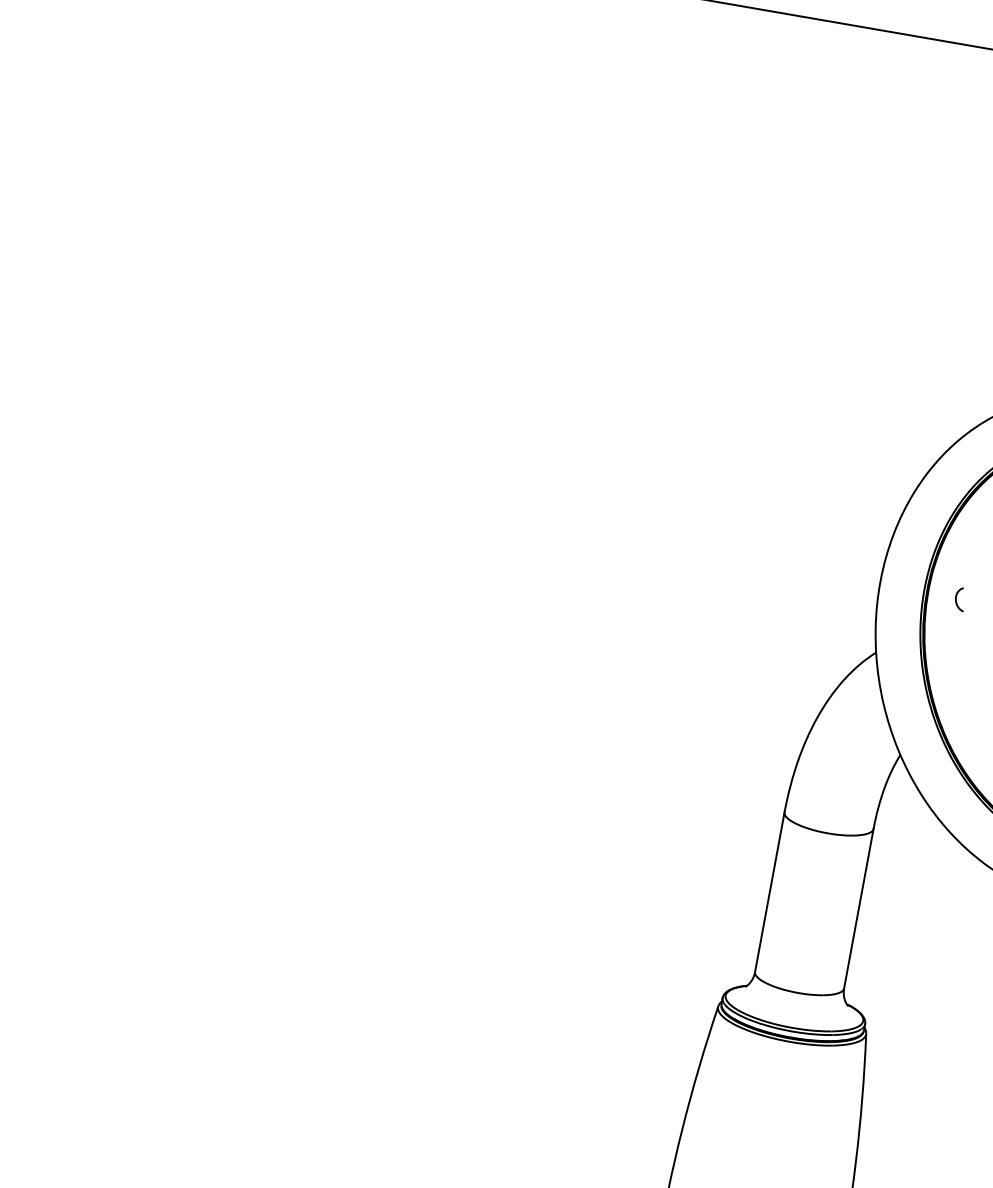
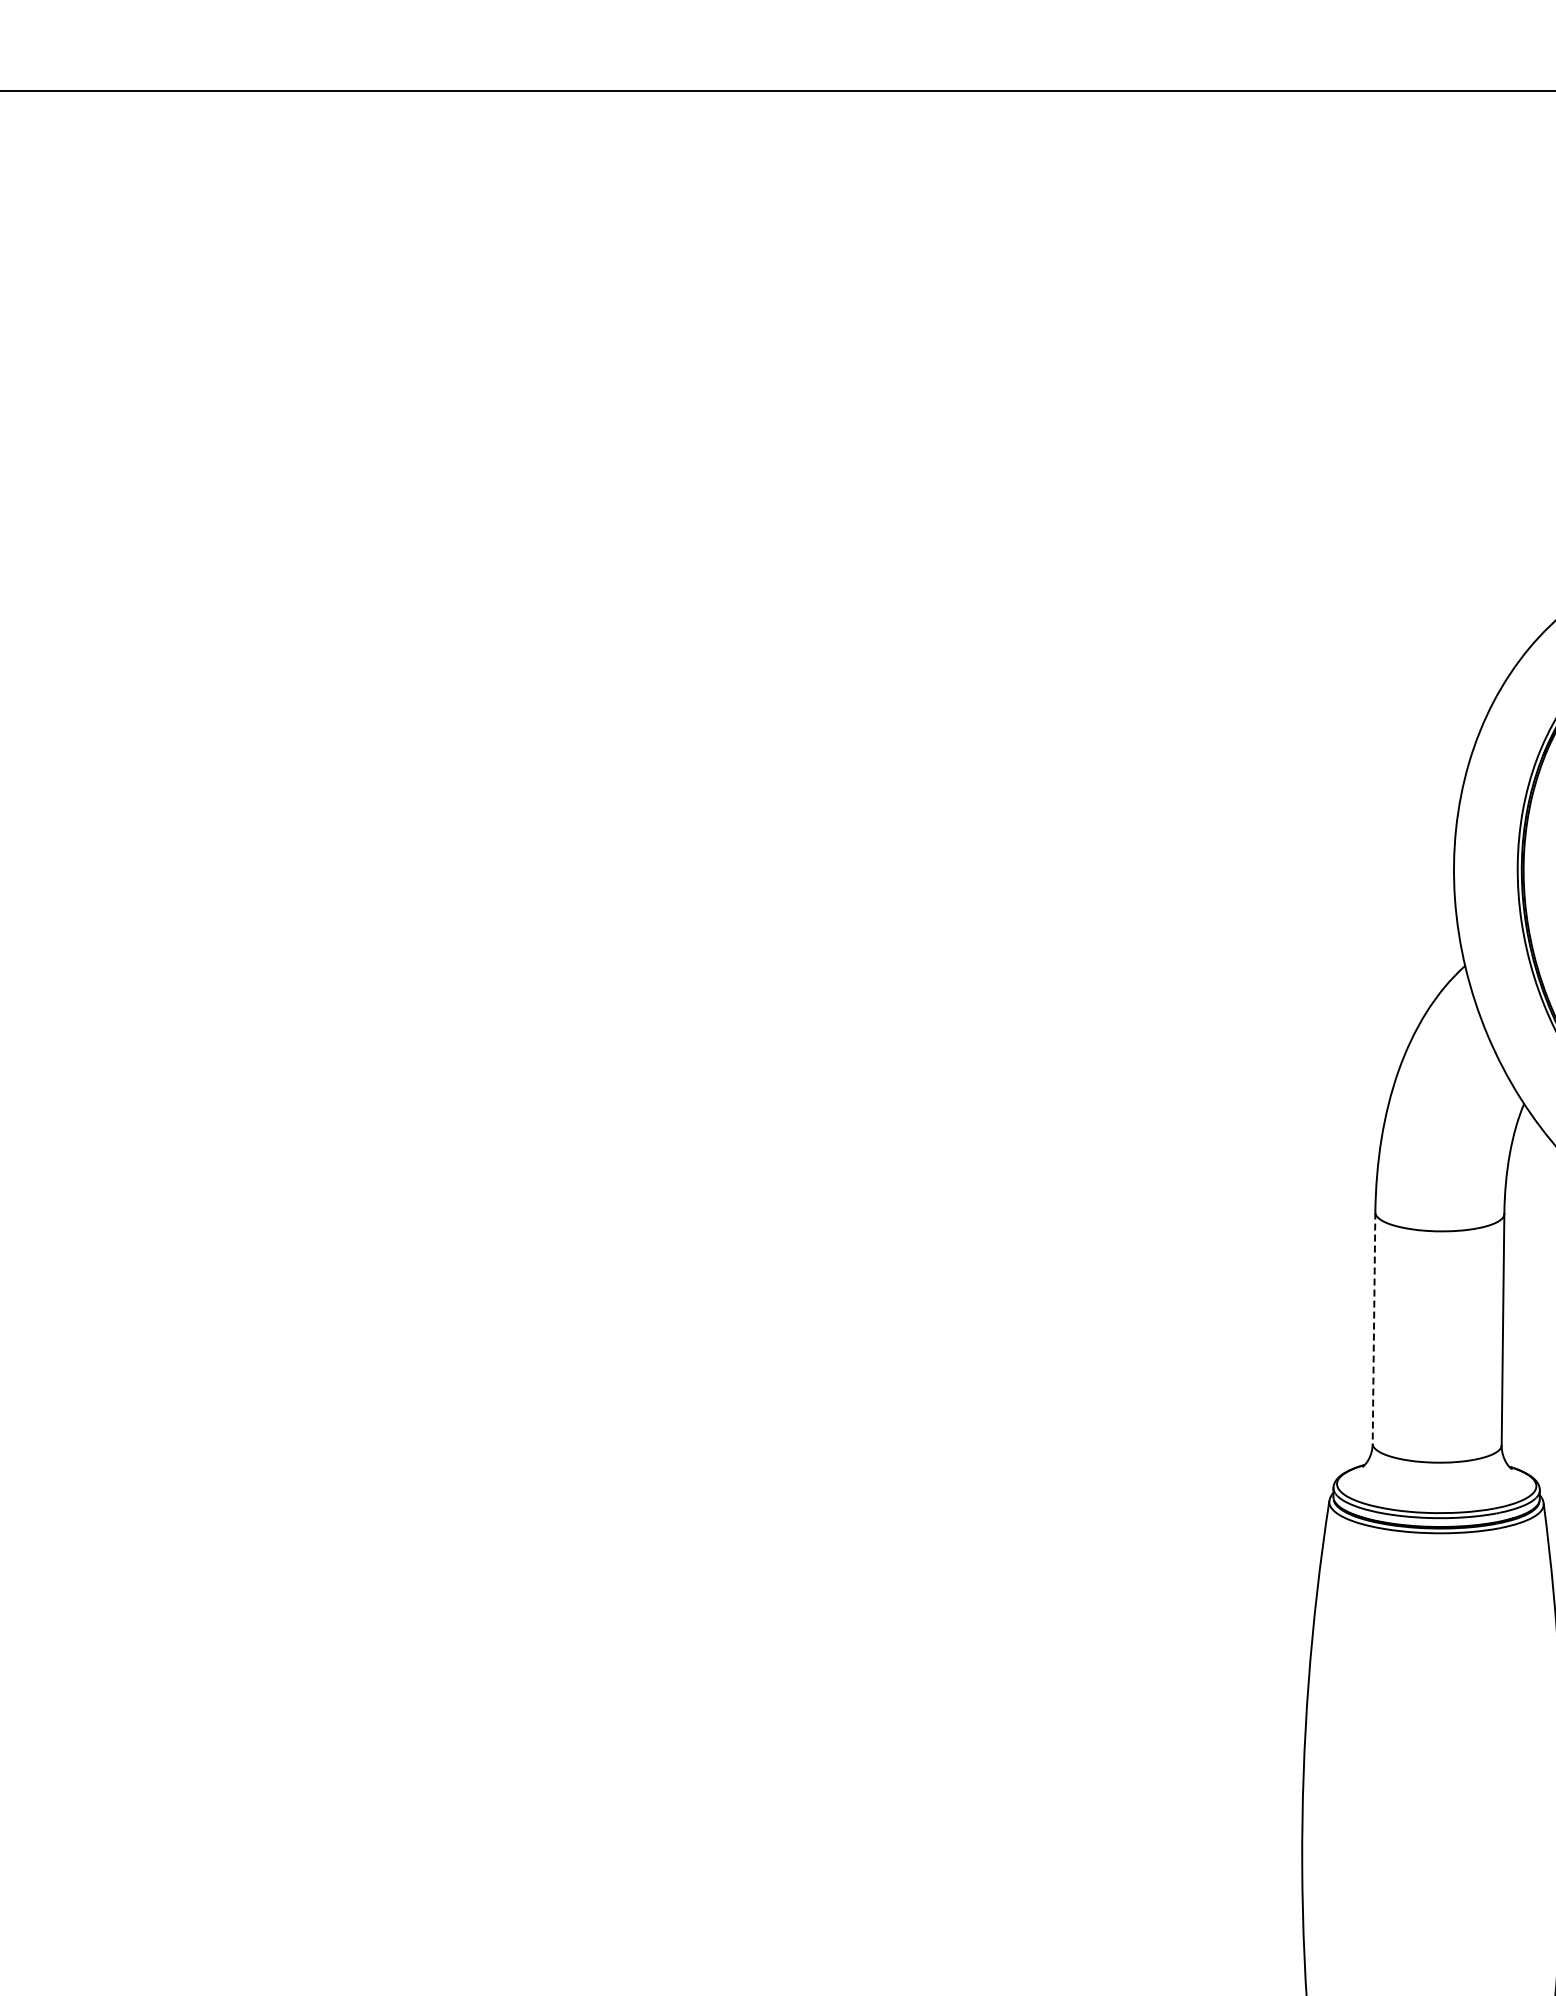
line: (770, 892) -> (1374, 1328), solid -> dashed

